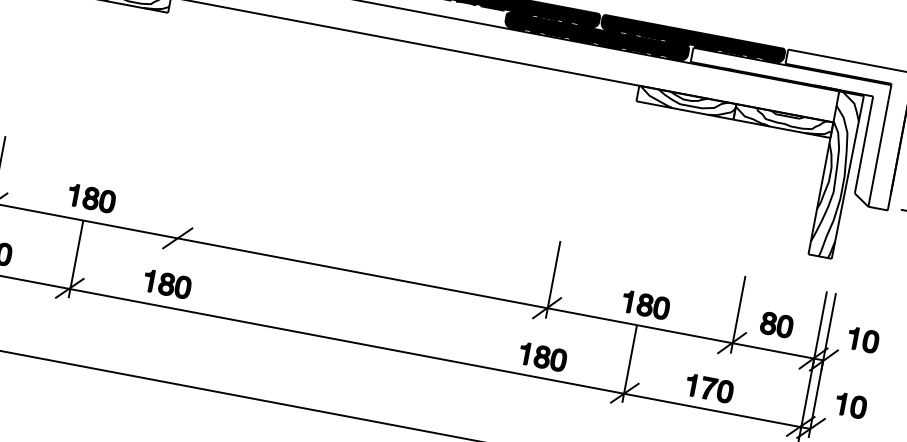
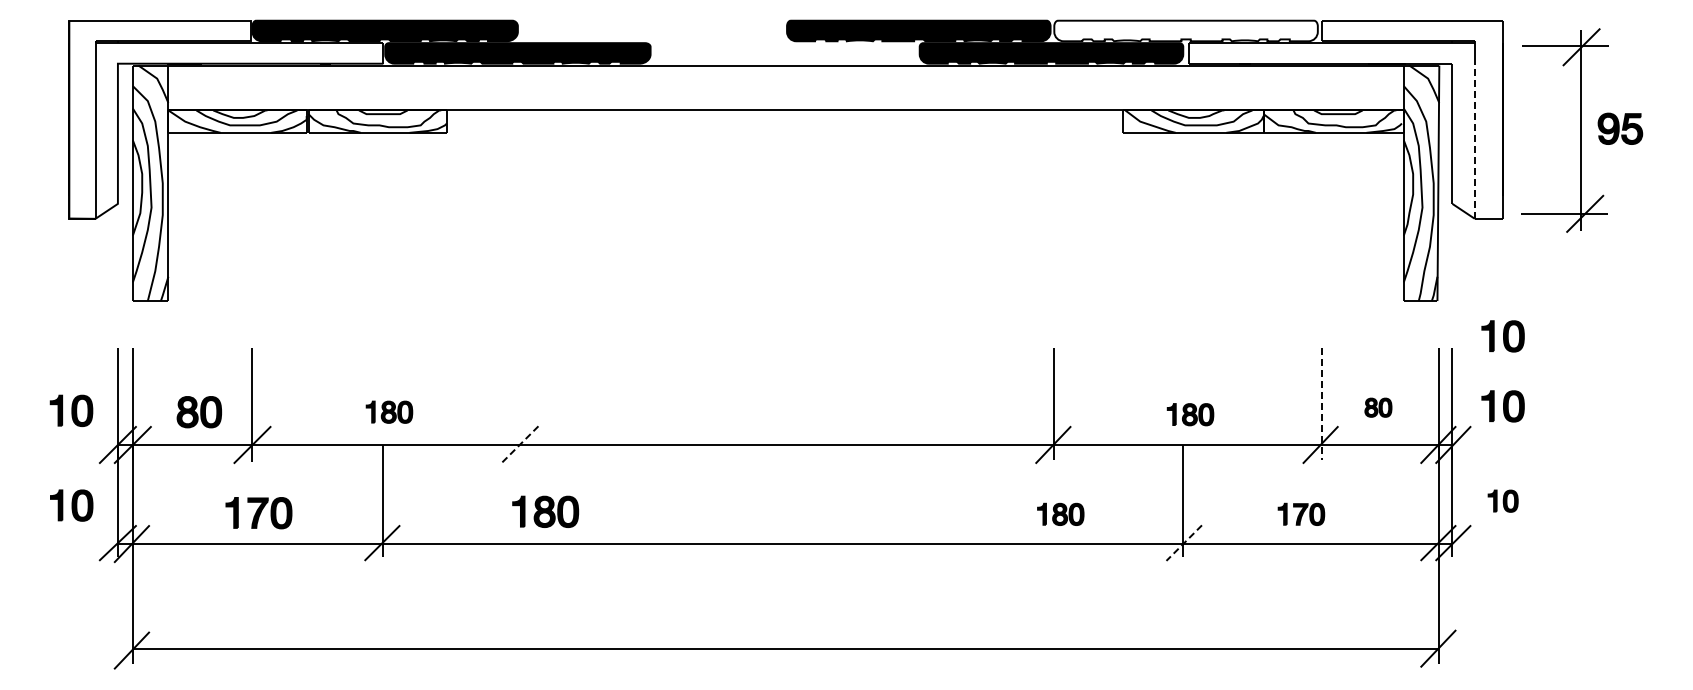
fill: (692, 38) -> (1185, 30), removed
line: (878, 153) -> (1474, 141), solid -> dashed
part: (91, 198) -> (389, 412), size x0.7
line: (177, 238) -> (519, 445), solid -> dashed
part: (167, 284) -> (545, 511), moved
part: (872, 291) -> (1502, 336), added
part: (645, 305) -> (1190, 414), size x0.7
line: (737, 315) -> (1321, 404), solid -> dashed
part: (777, 324) -> (1378, 407), size x0.6
part: (542, 357) -> (1060, 514), size x0.7
part: (709, 388) -> (1301, 514), size x0.7
line: (624, 393) -> (1183, 543), solid -> dashed
part: (850, 406) -> (1502, 501), size x0.7

